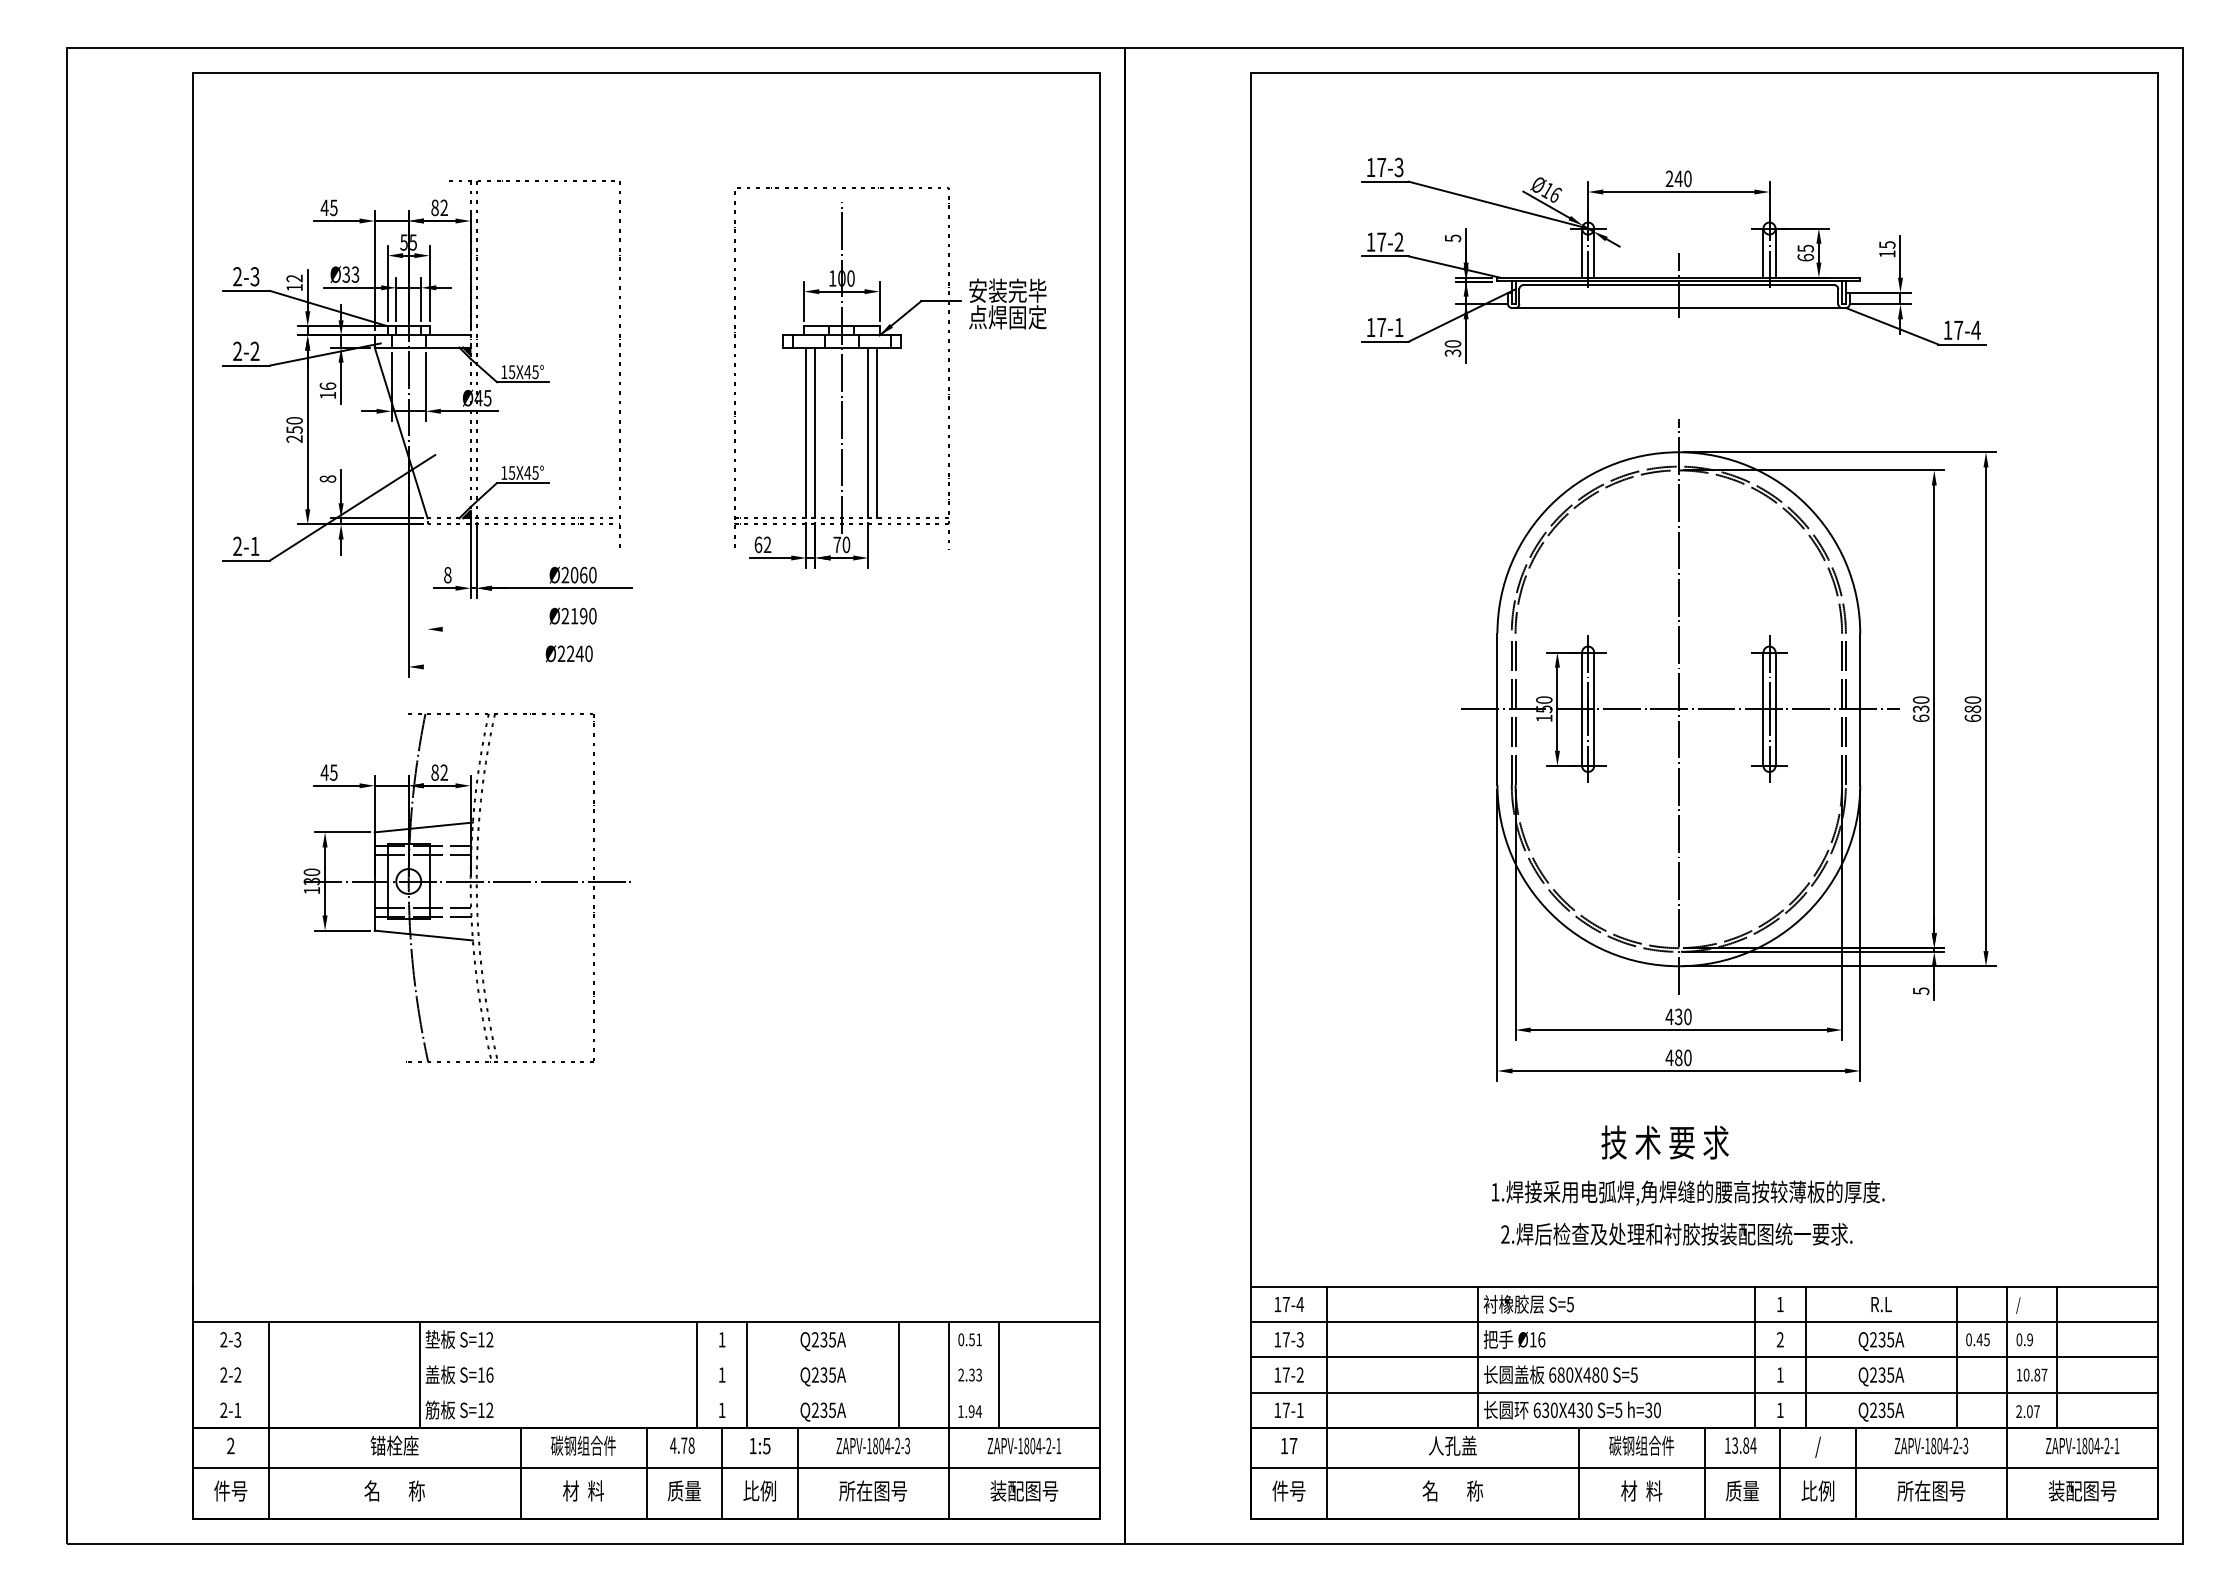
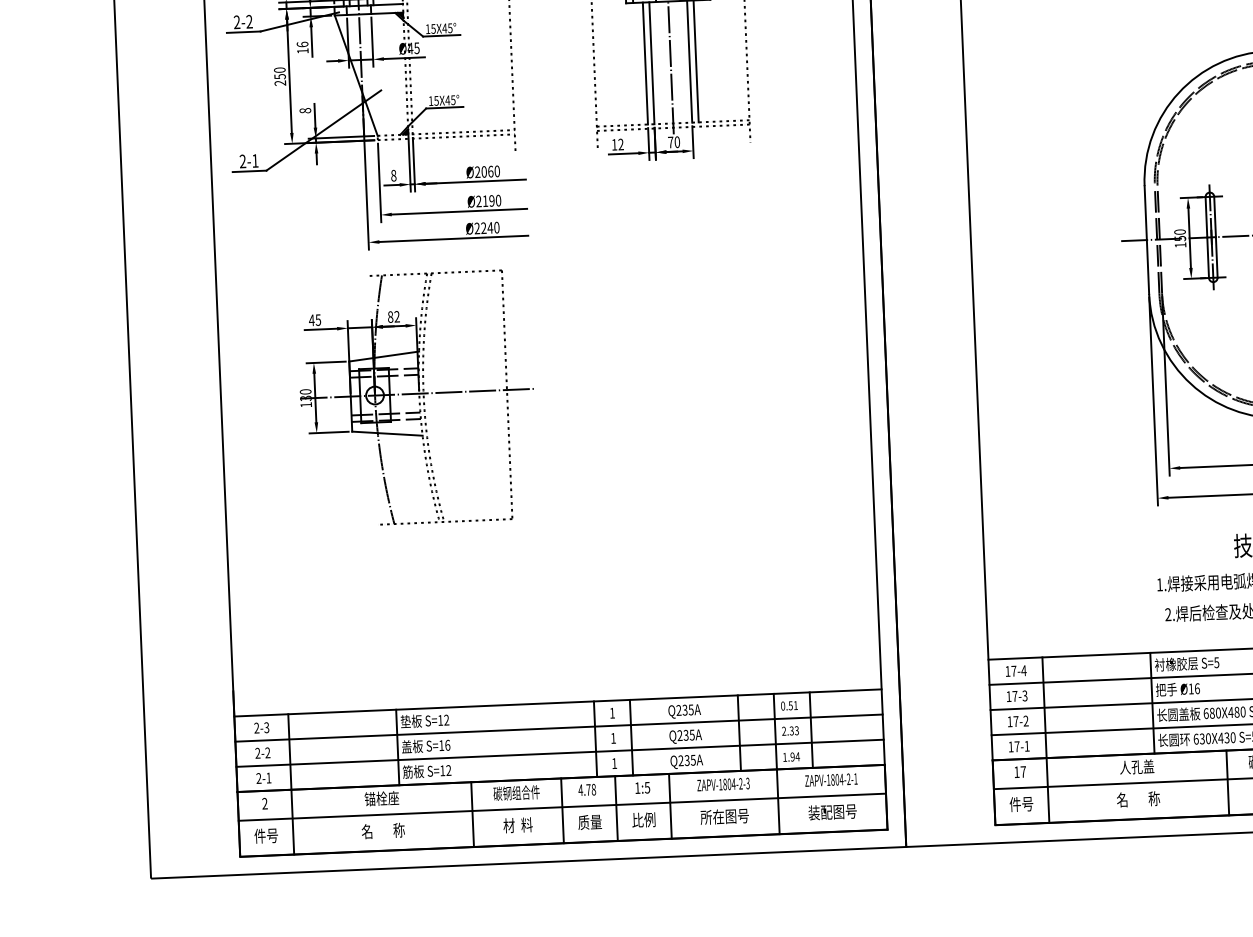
text: (758, 544) -> (614, 144), 62 -> 12
line: (427, 584) -> (379, 183), added
line: (537, 629) -> (459, 211), added
line: (527, 666) -> (453, 238), added
line: (646, 1357) -> (558, 728), added
line: (646, 1392) -> (560, 753), added

